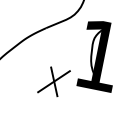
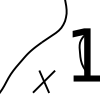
part: (53, 81) -> (43, 81), moved

